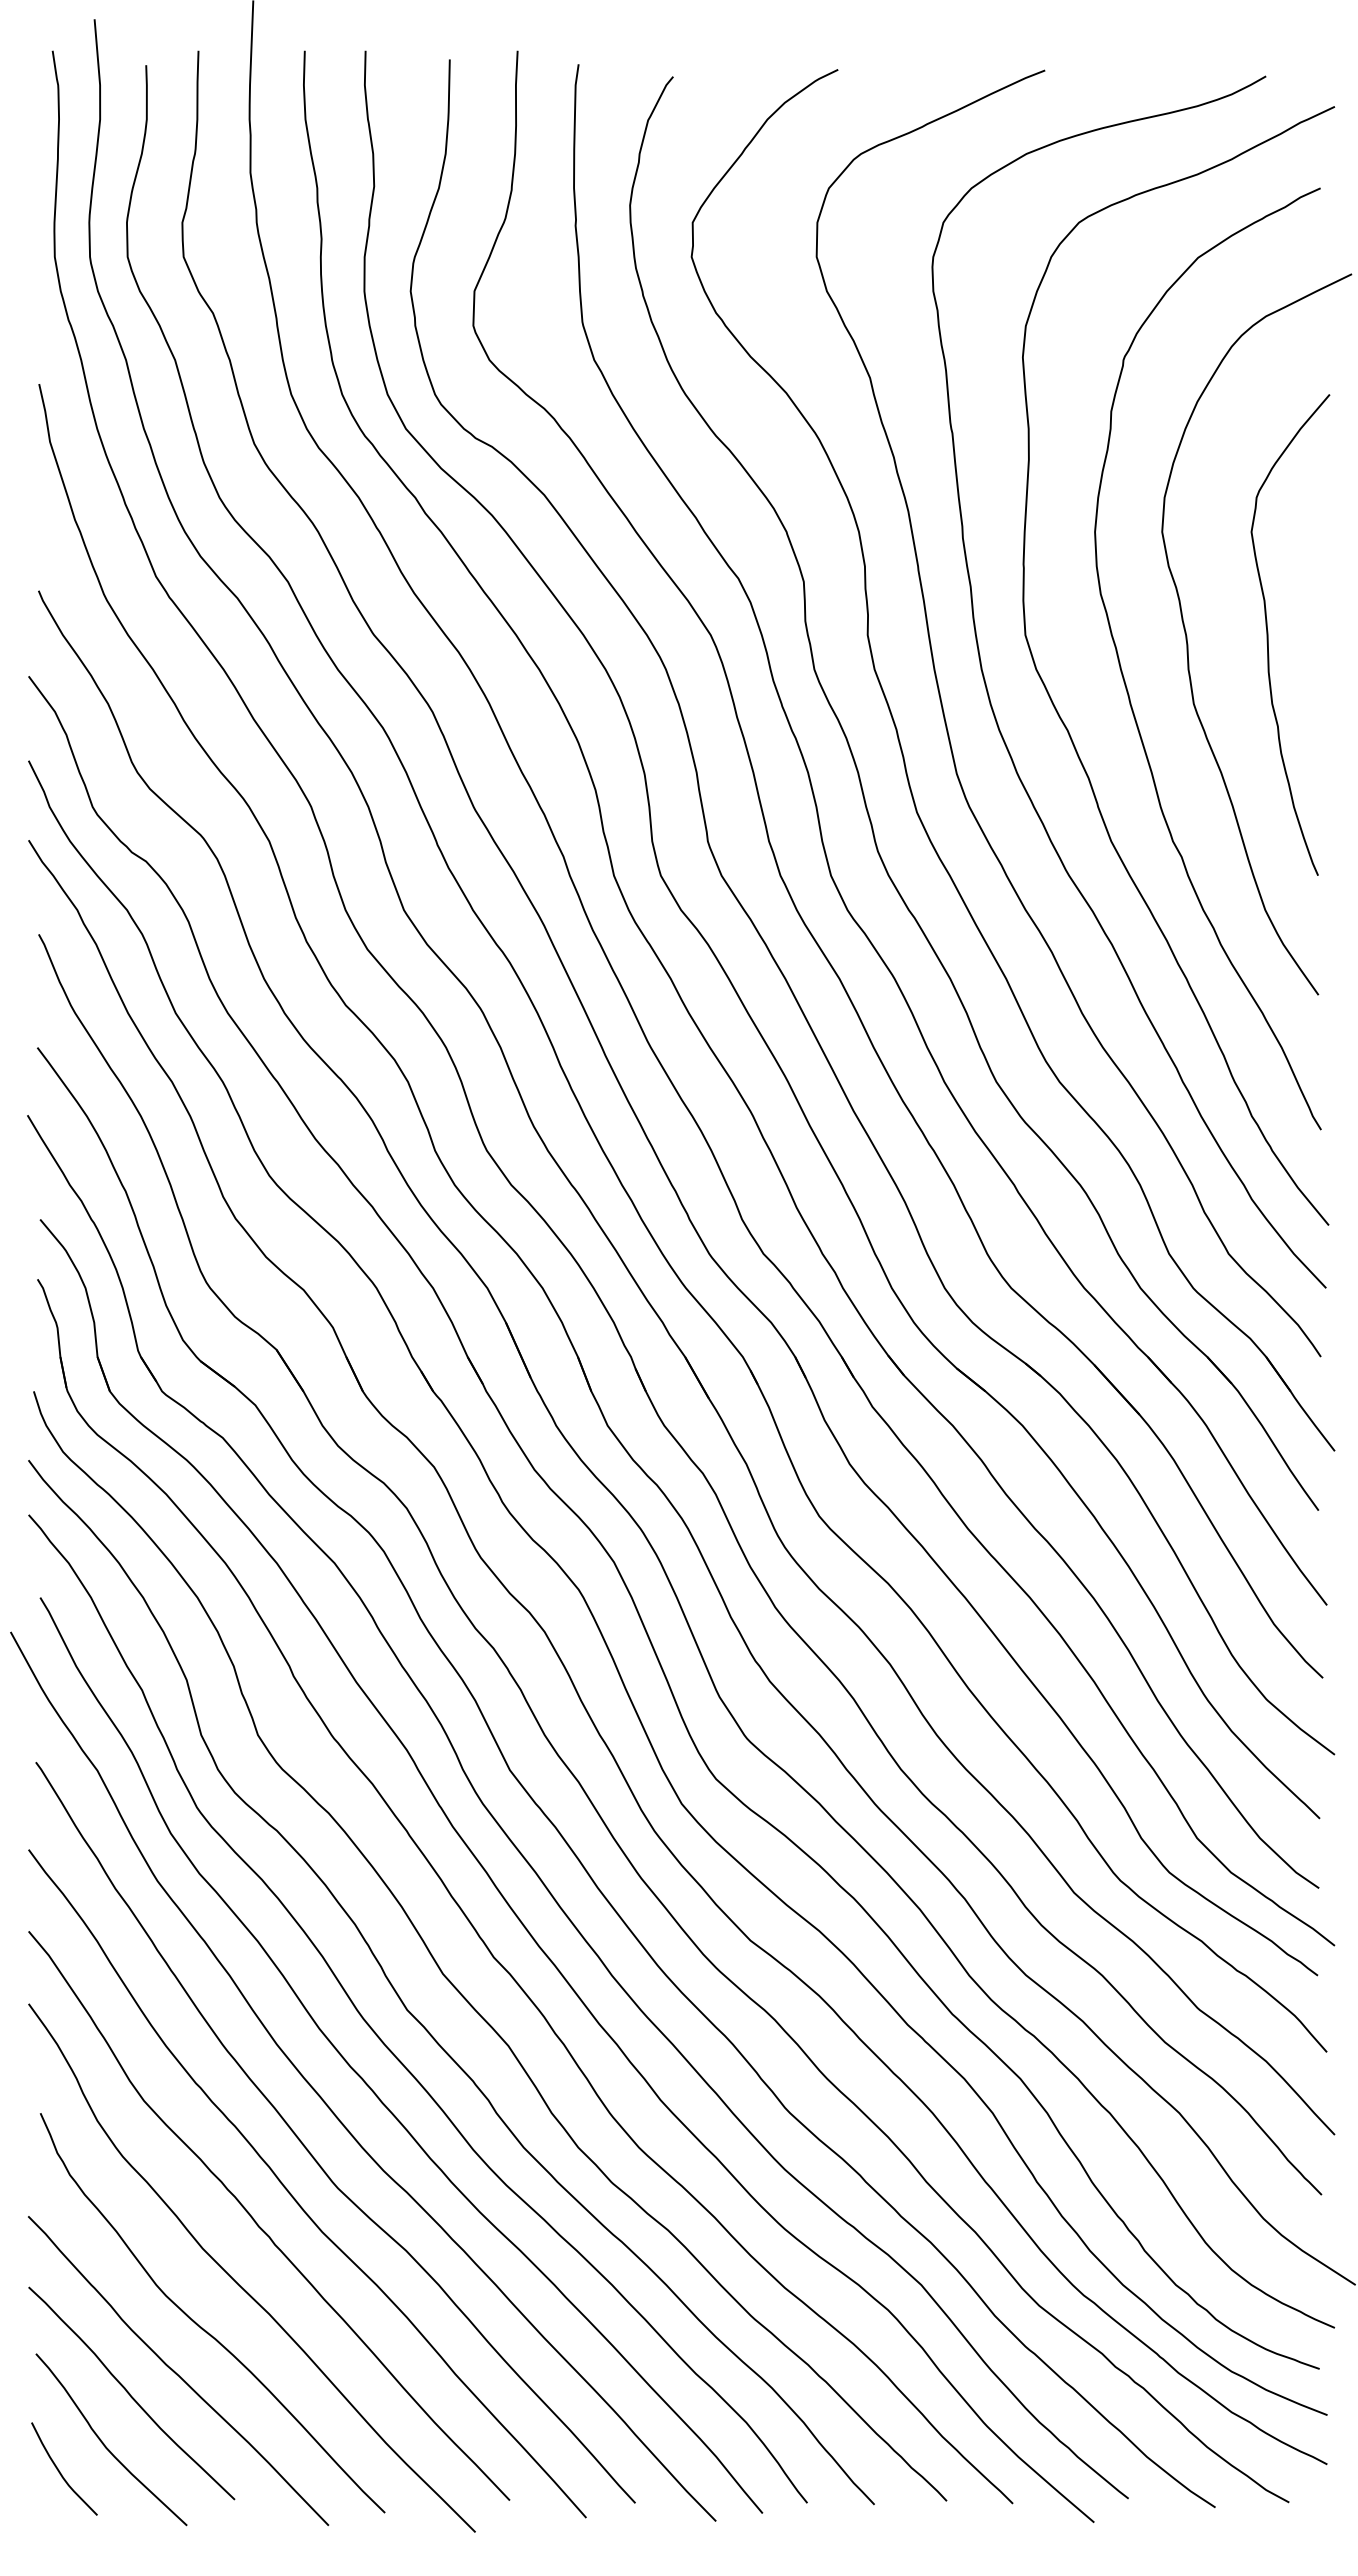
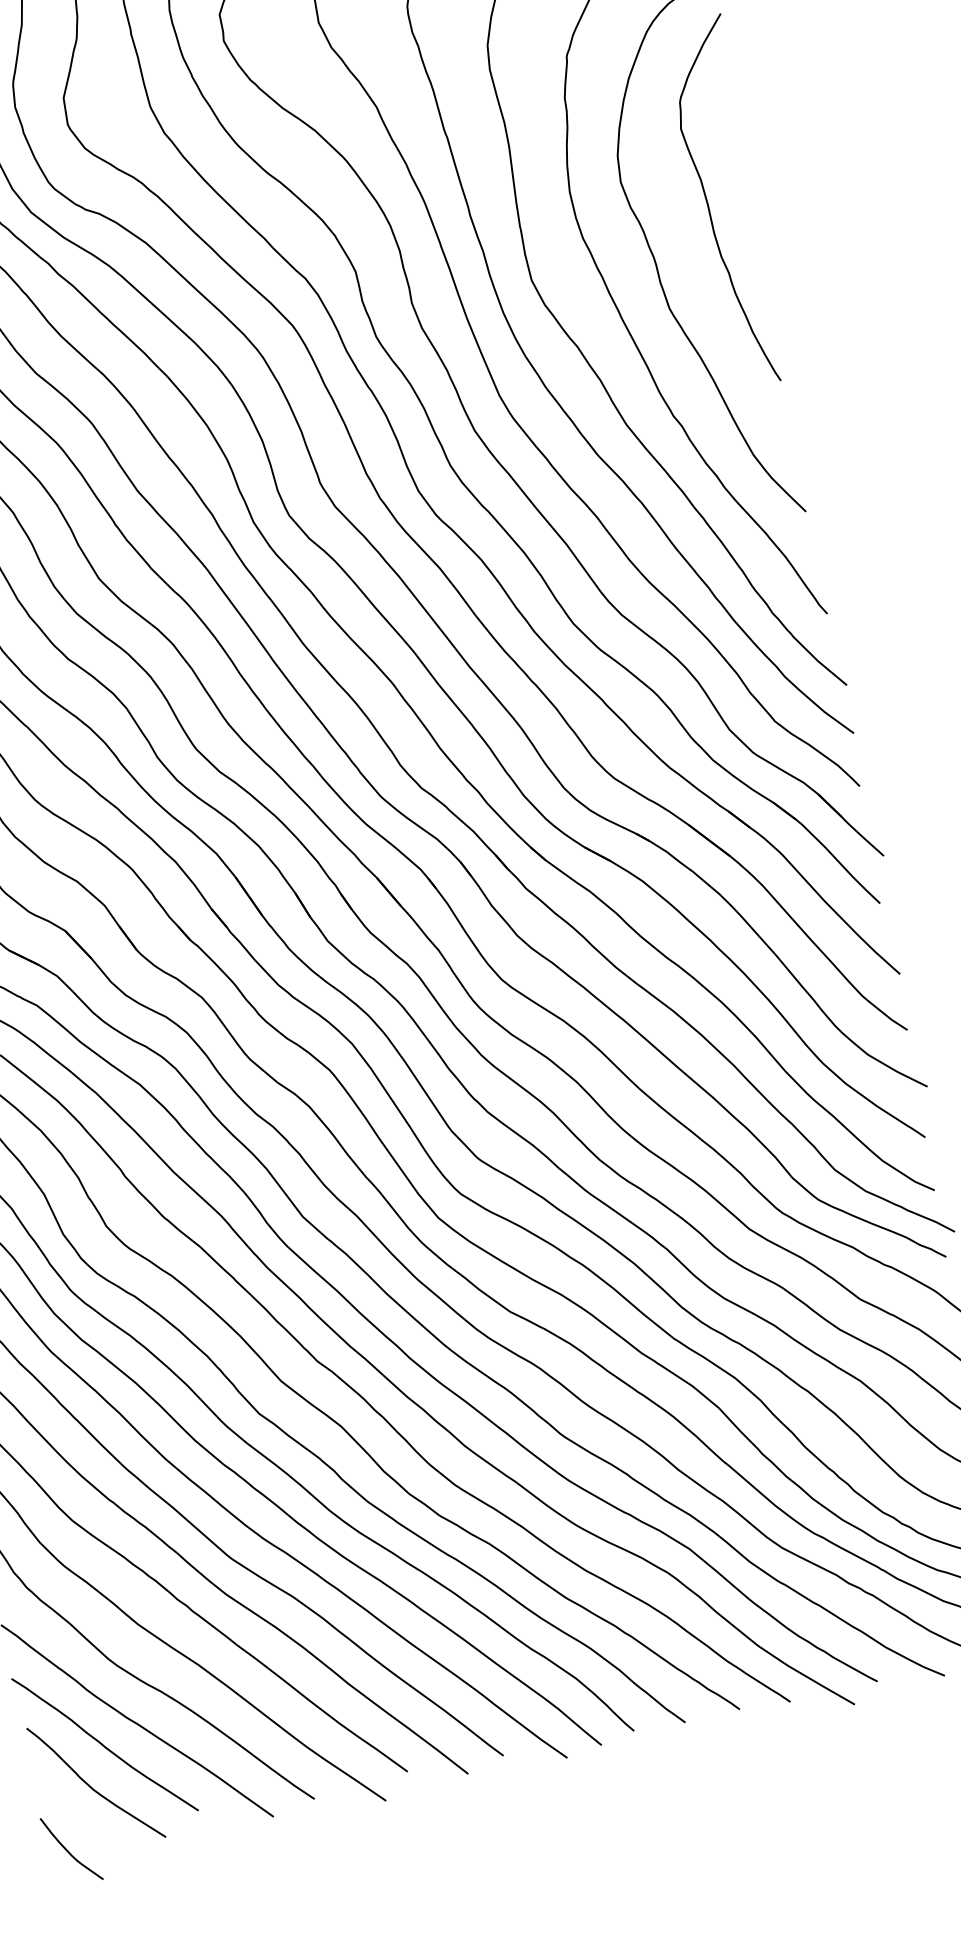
curve: (1268, 634) -> (708, 204), moved
curve: (60, 2471) -> (69, 1851), moved

